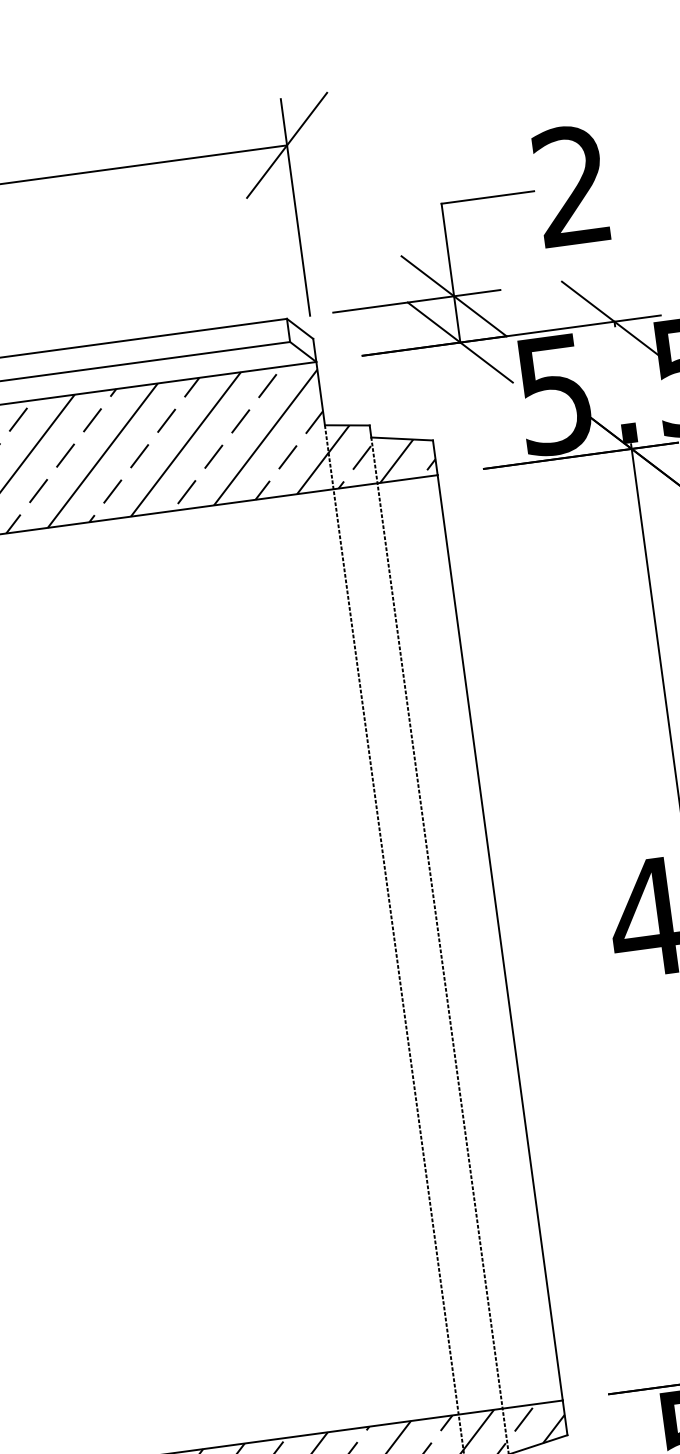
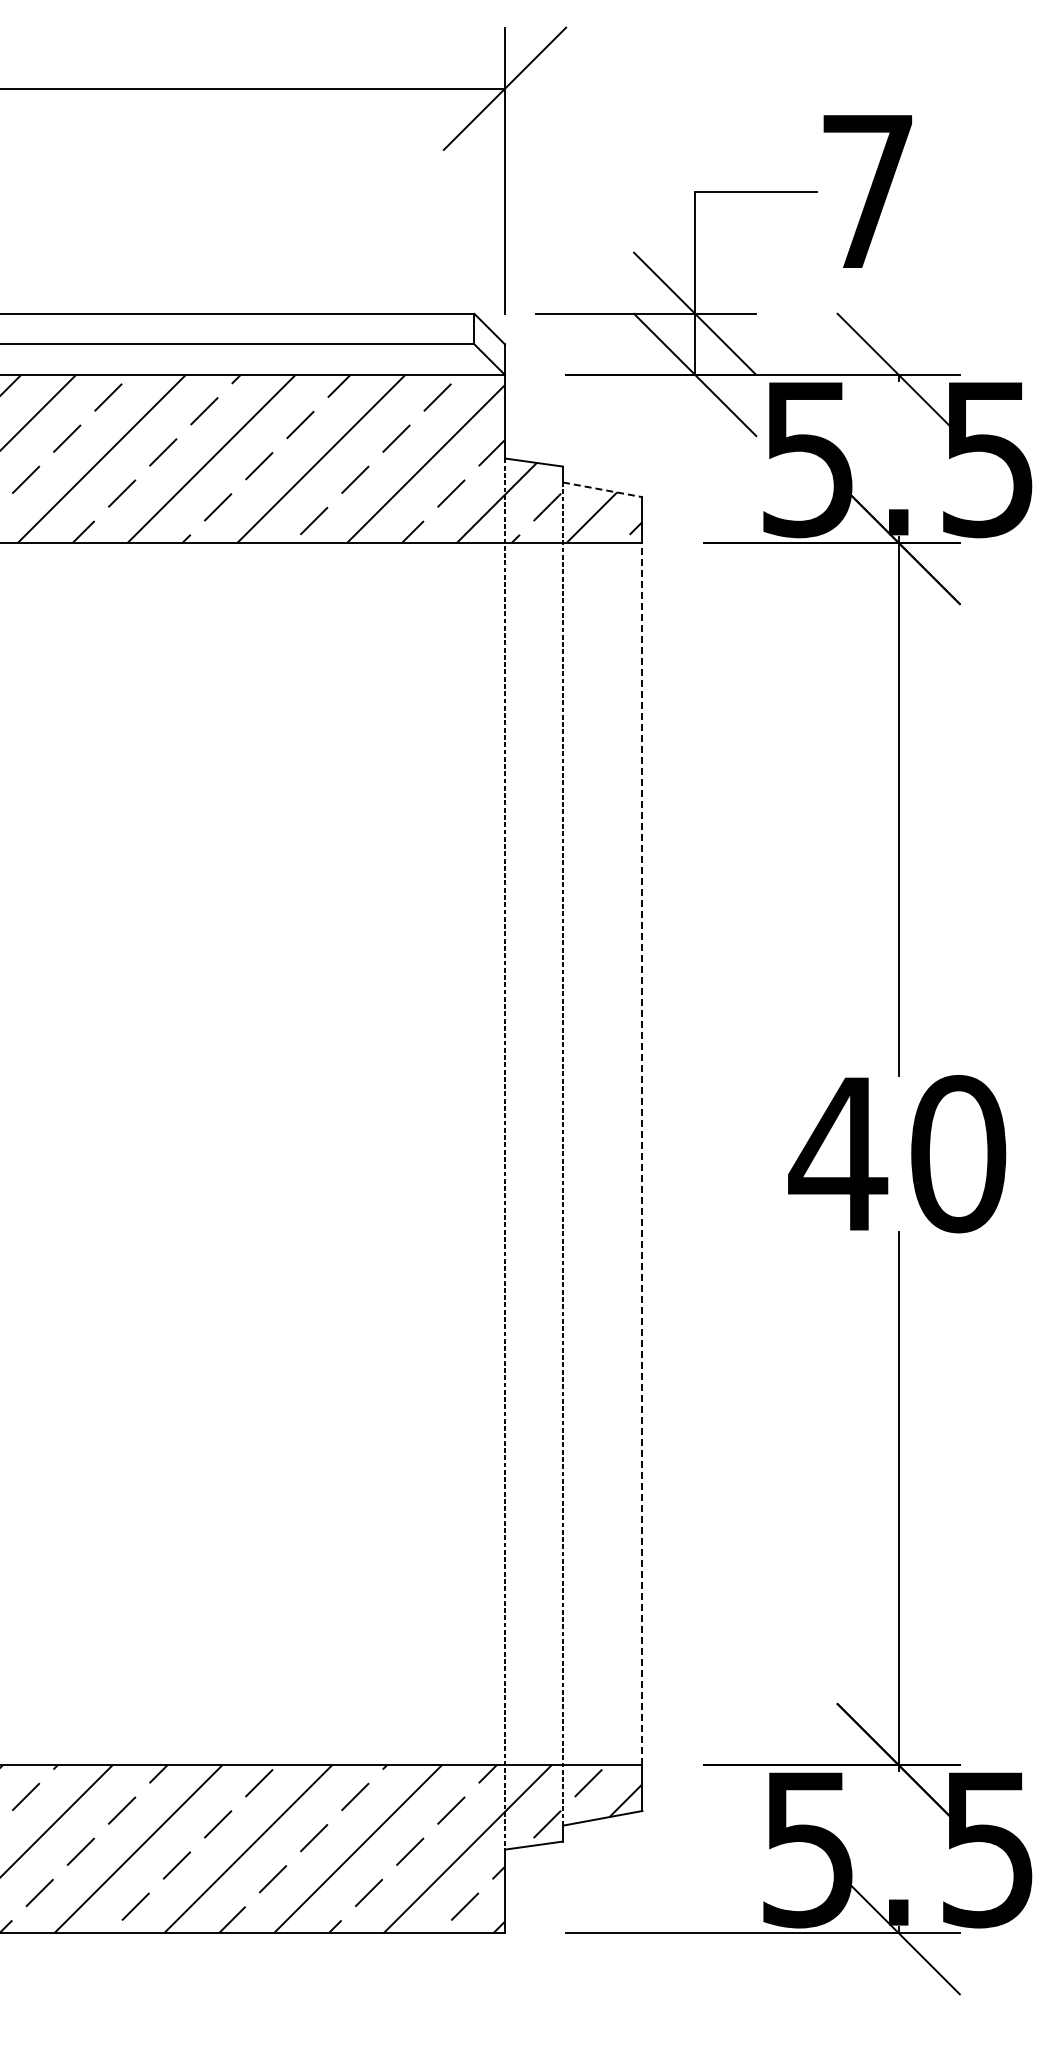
text: (571, 184) -> (867, 189), 2 -> 7
line: (402, 438) -> (603, 489), solid -> dashed
line: (500, 937) -> (642, 1153), solid -> dashed

